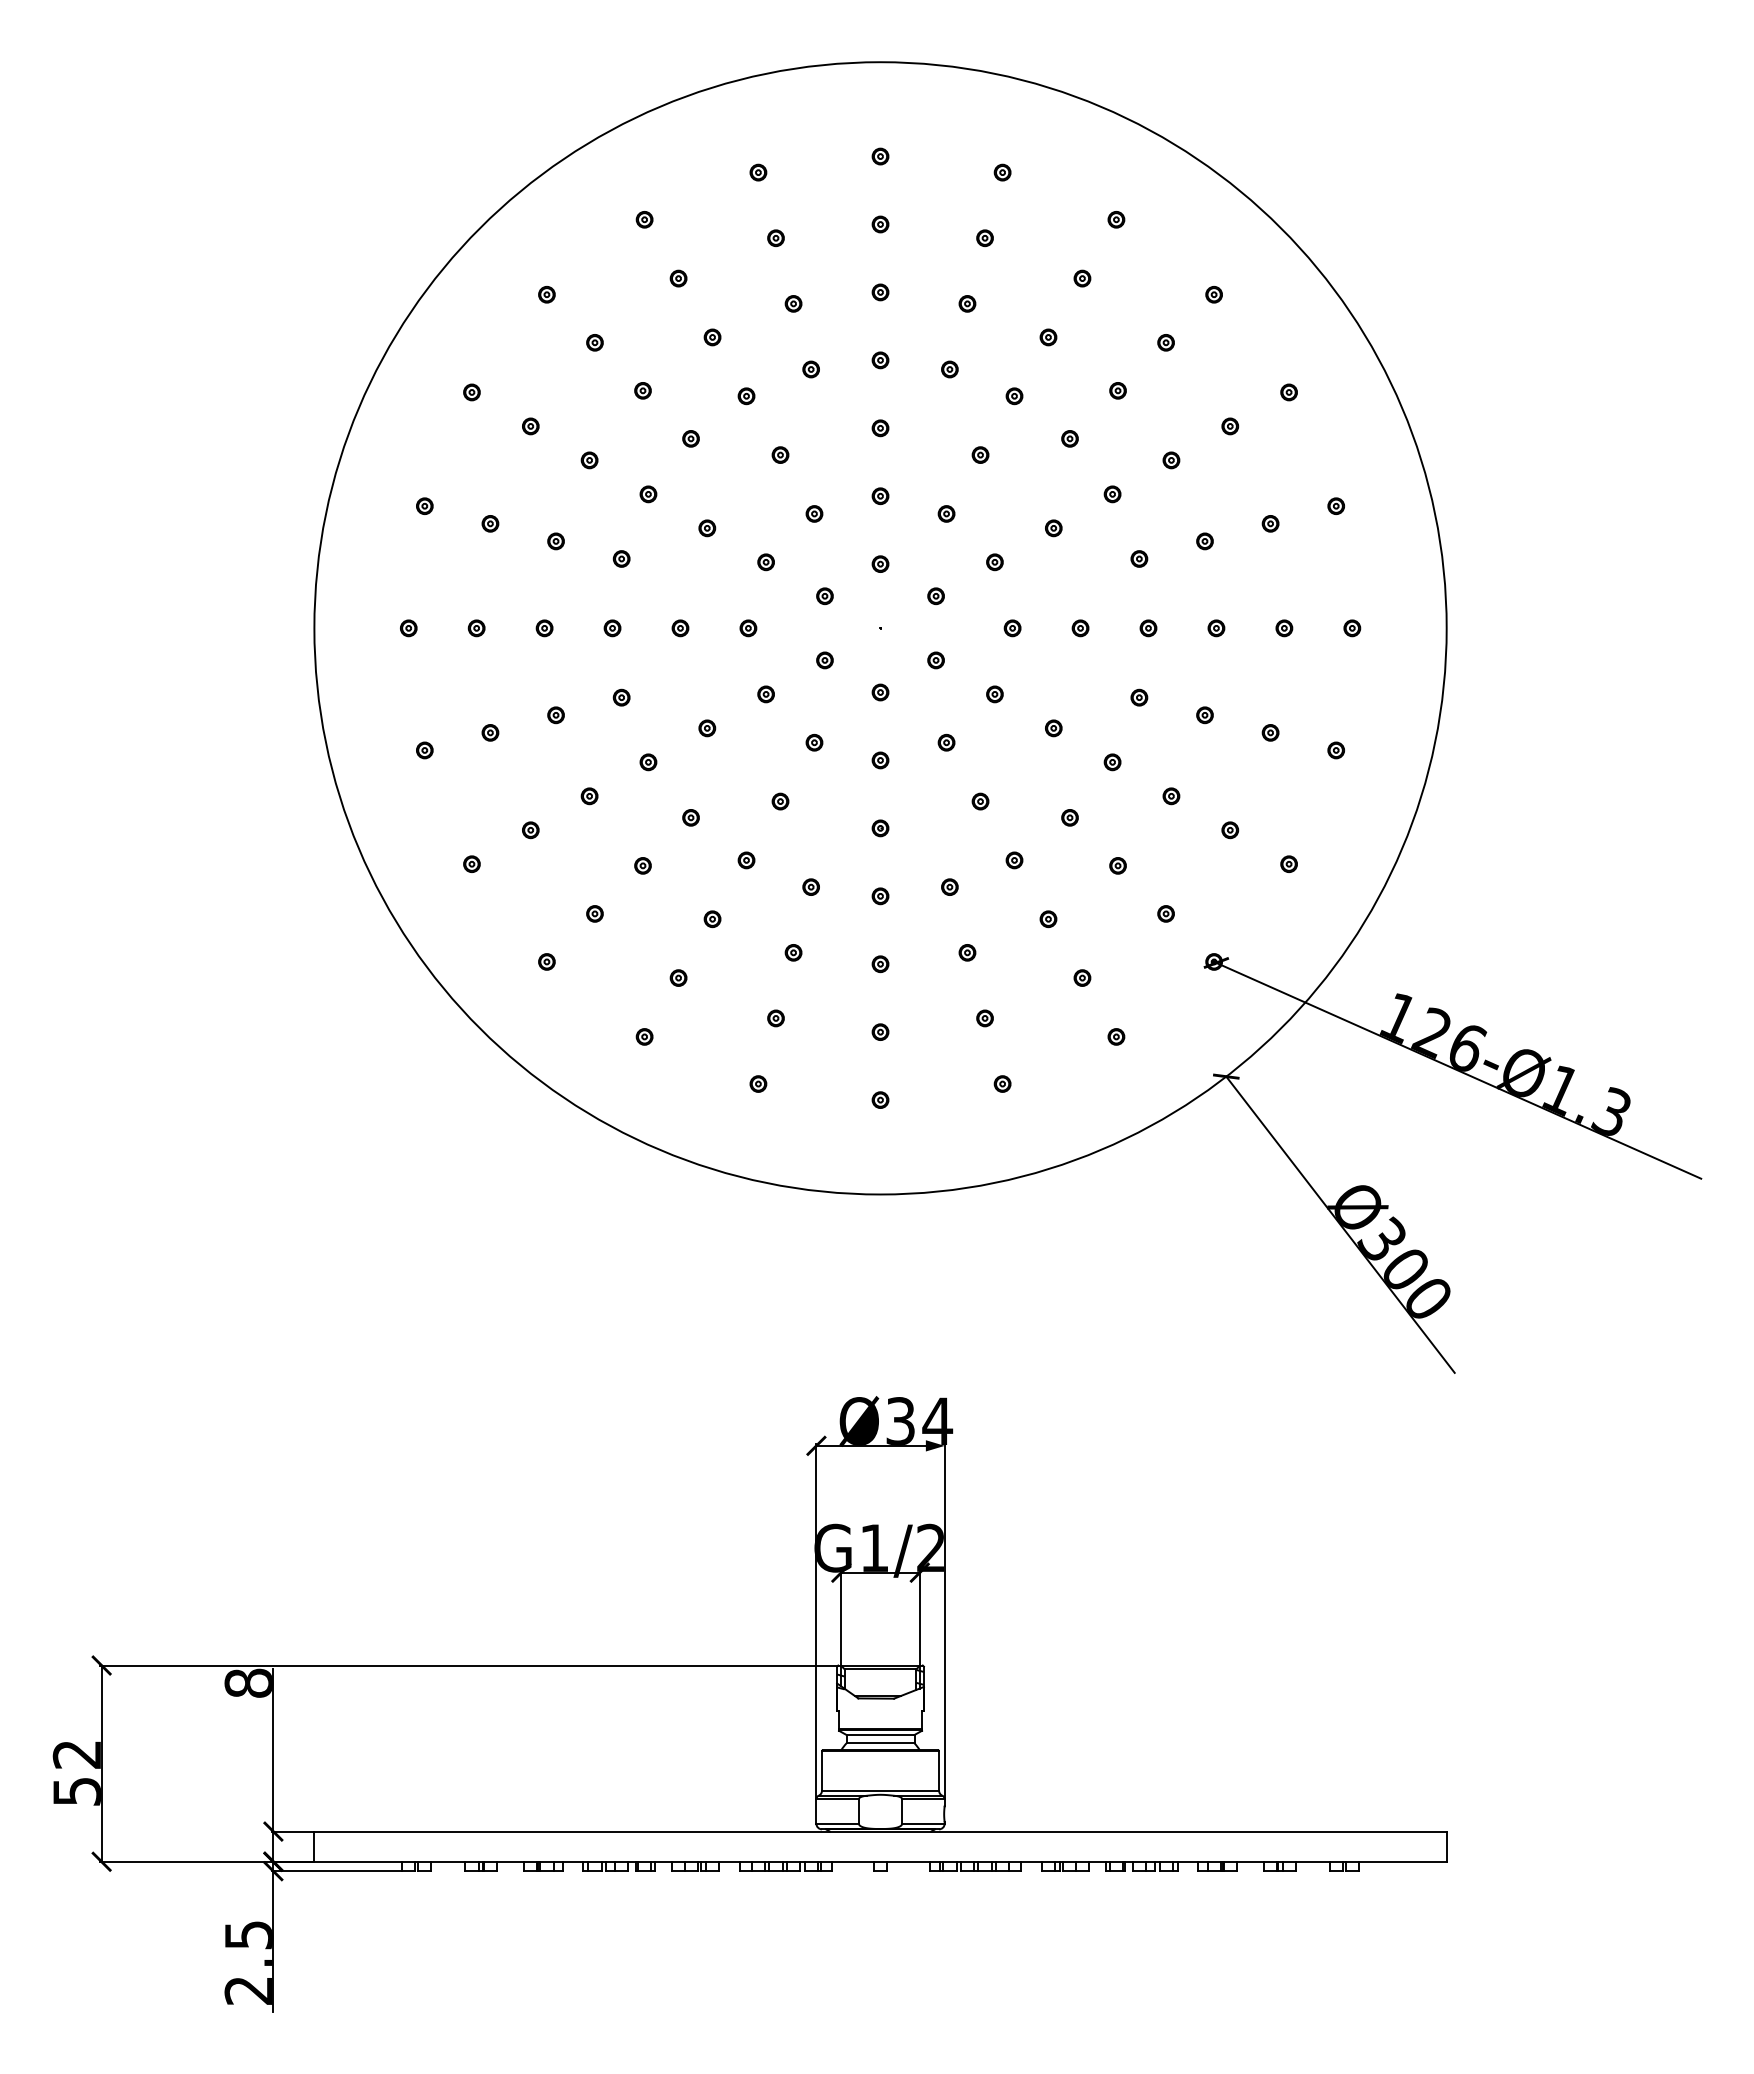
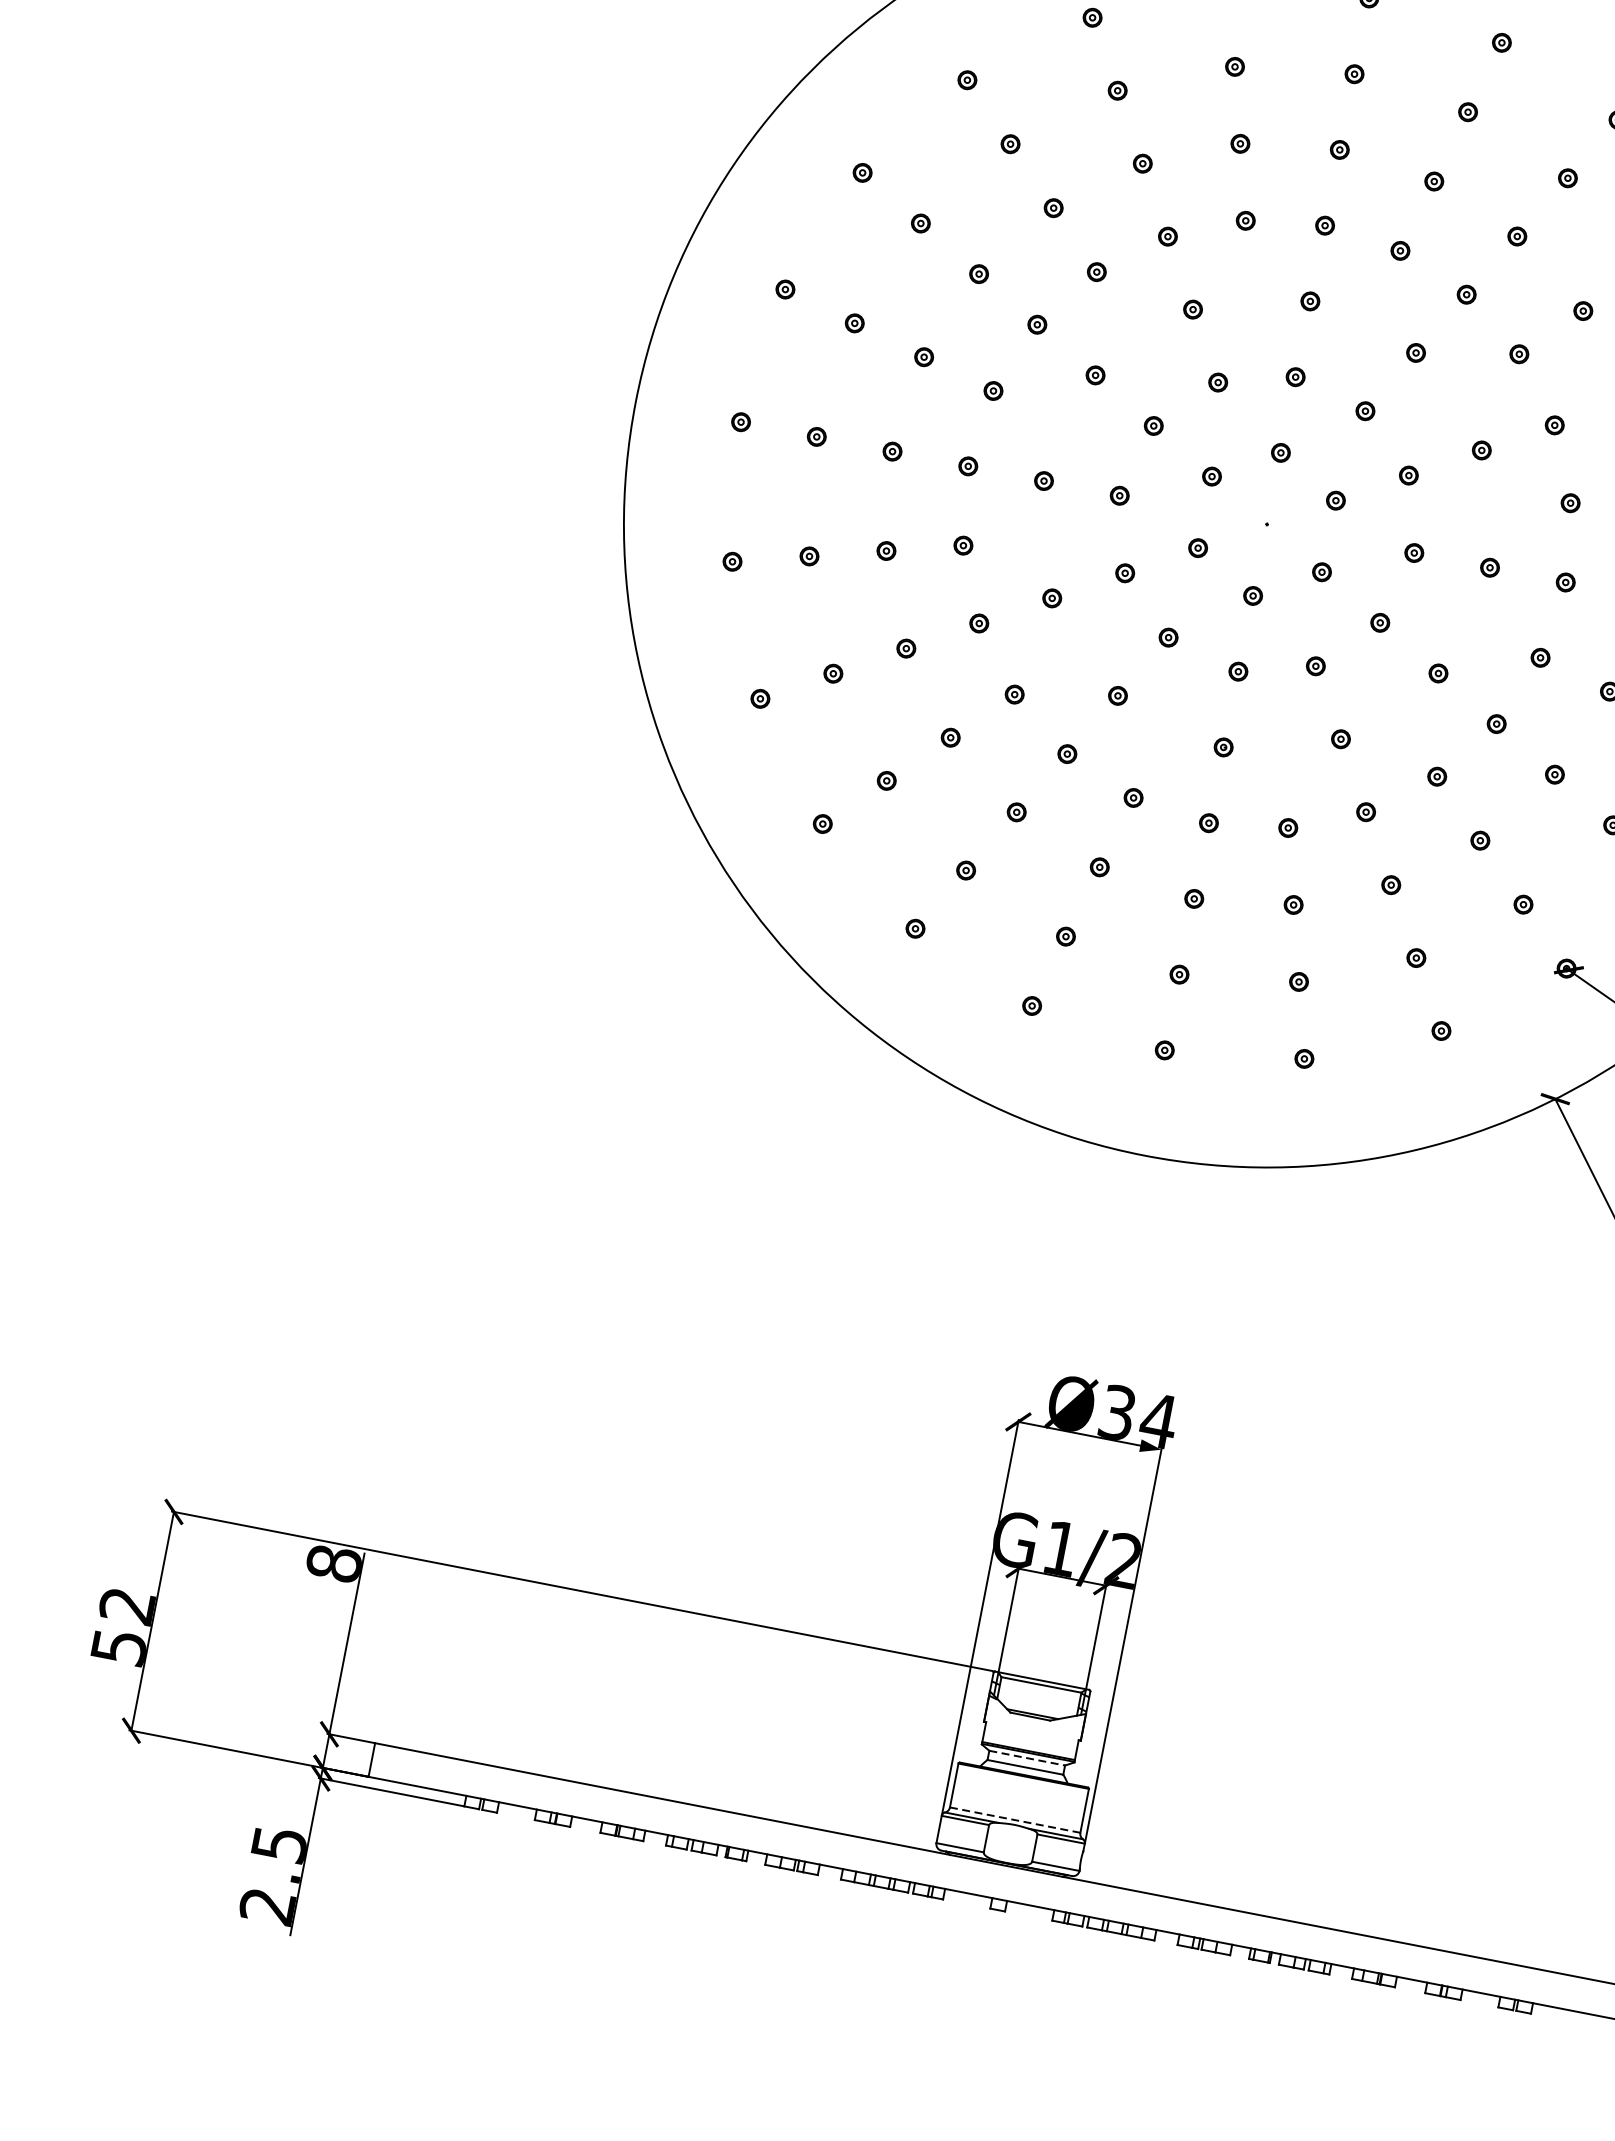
line: (880, 1735) -> (1027, 1758), solid -> dashed
line: (880, 1790) -> (1015, 1820), solid -> dashed

